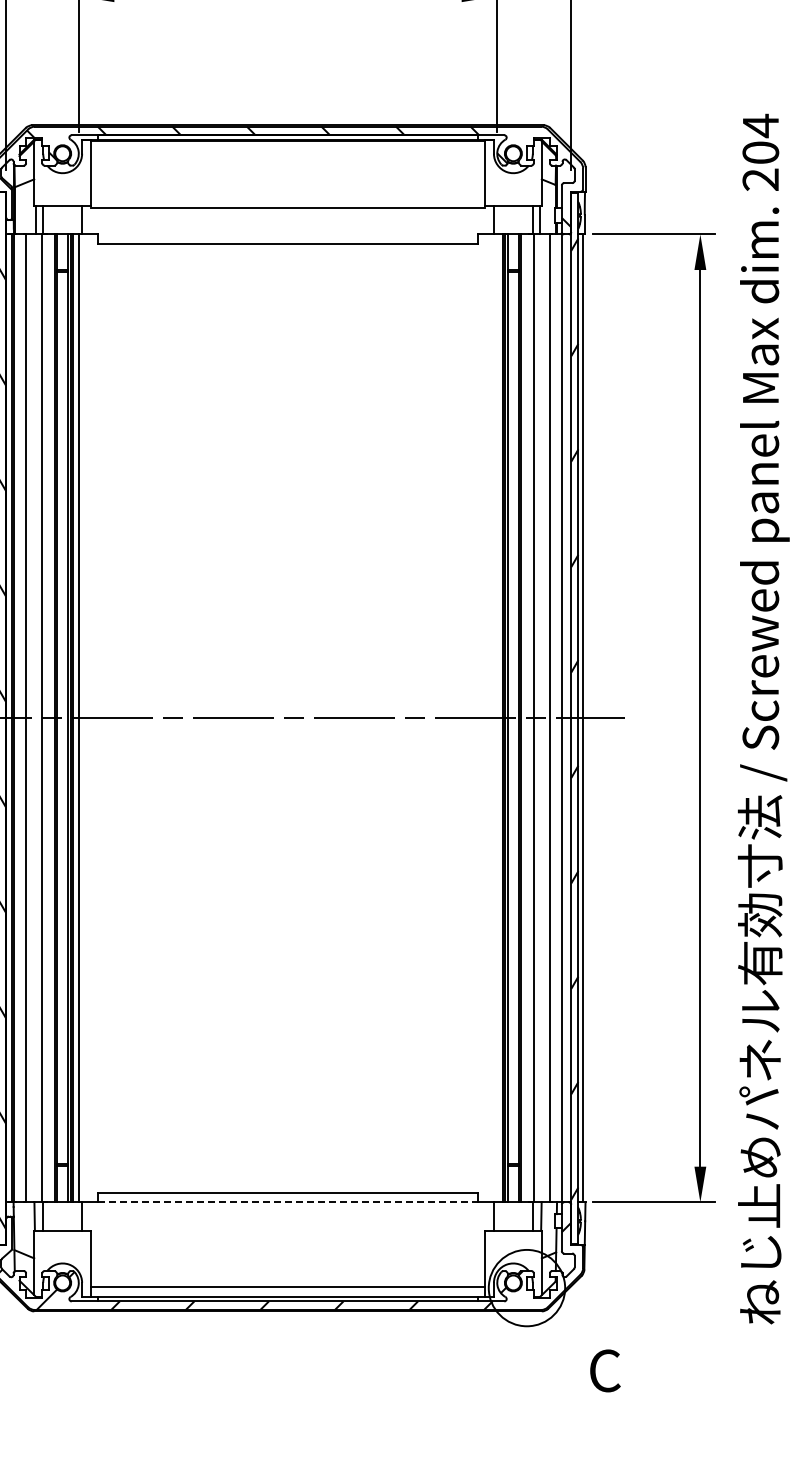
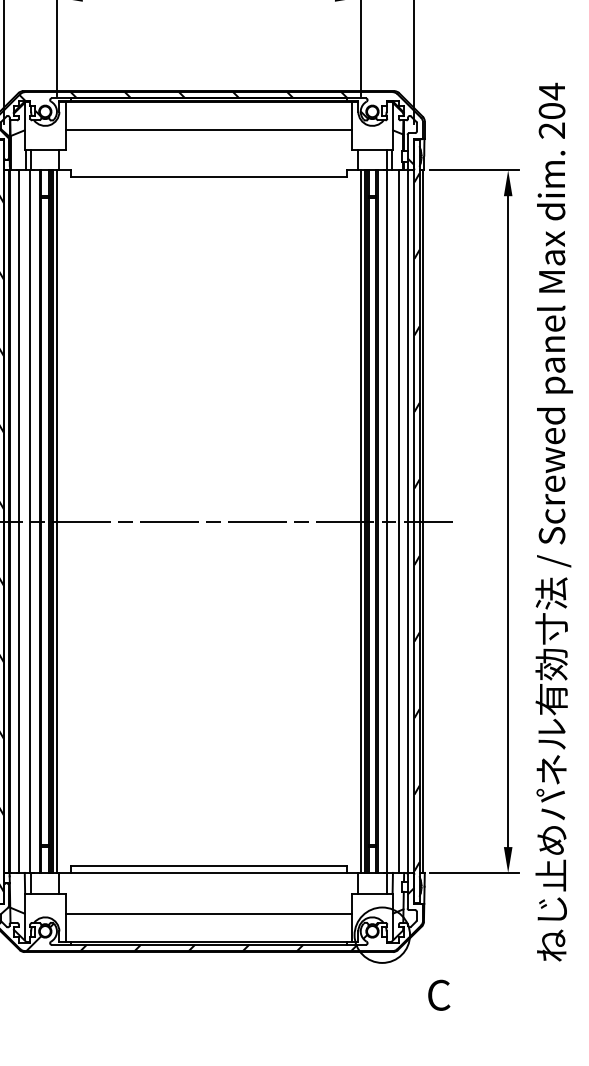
line: (287, 207) -> (208, 129), moved
line: (497, 718) -> (360, 521), added
line: (288, 1202) -> (209, 873), dashed -> solid
line: (287, 1287) -> (208, 914), moved

